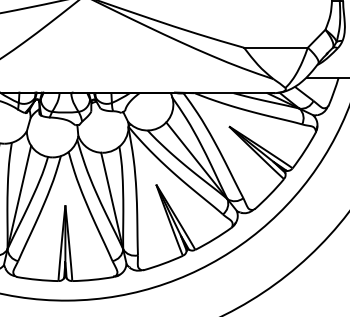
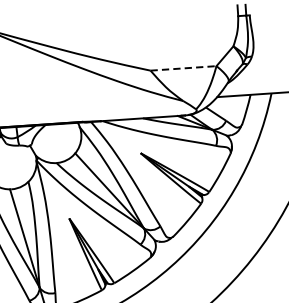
line: (275, 47) -> (183, 68), solid -> dashed

